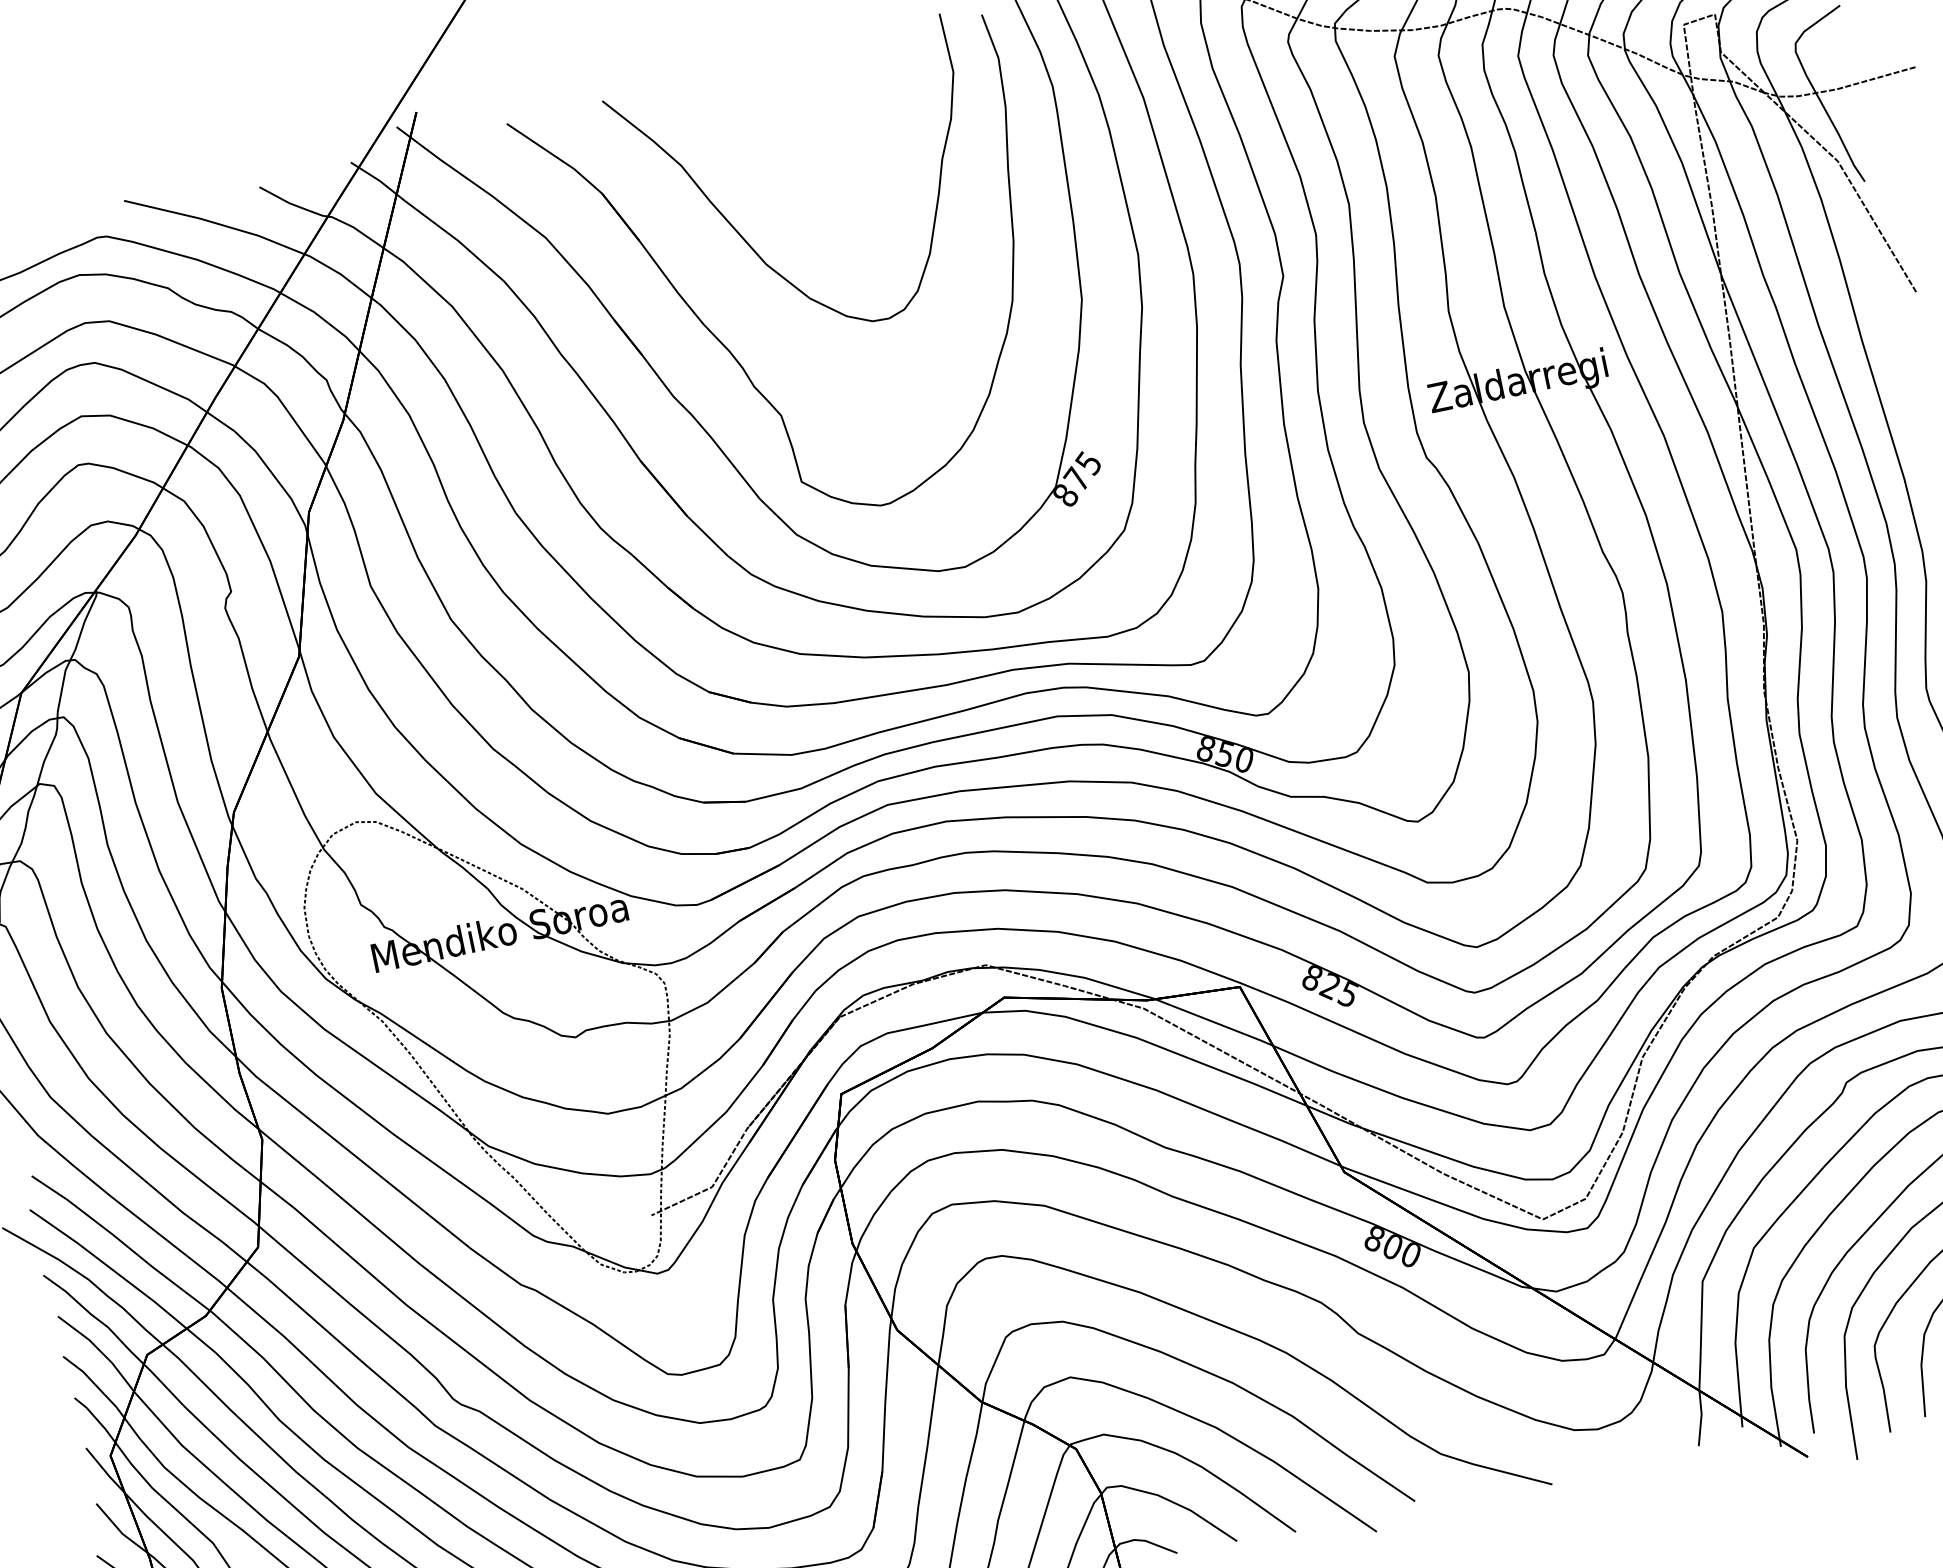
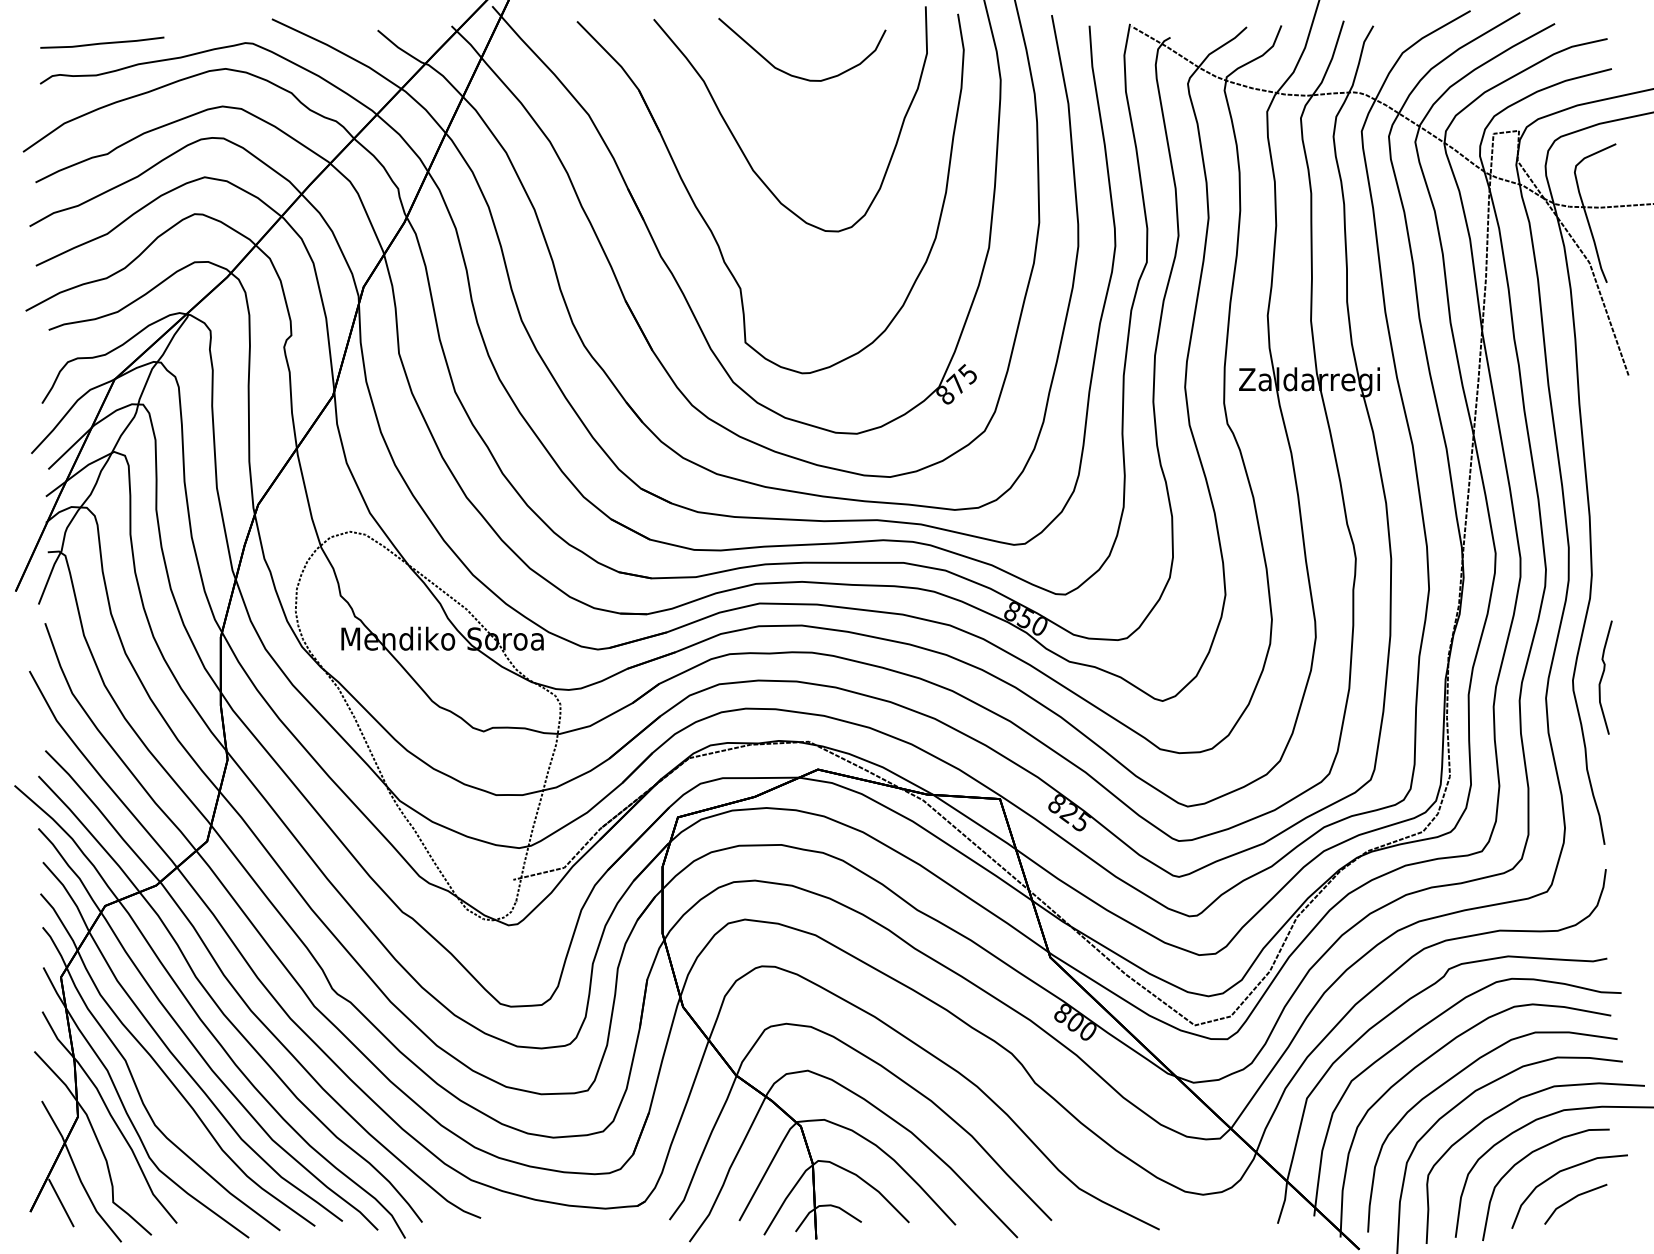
curve: (794, 134) -> (795, 75), added

